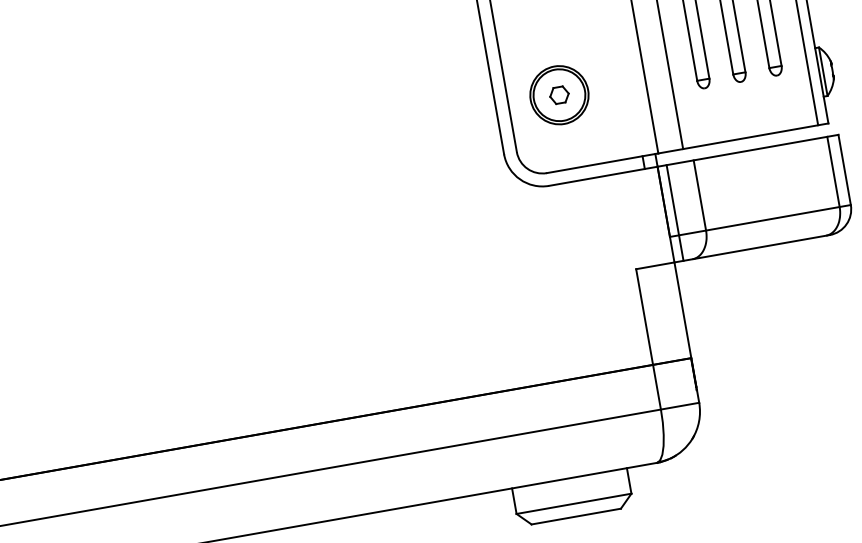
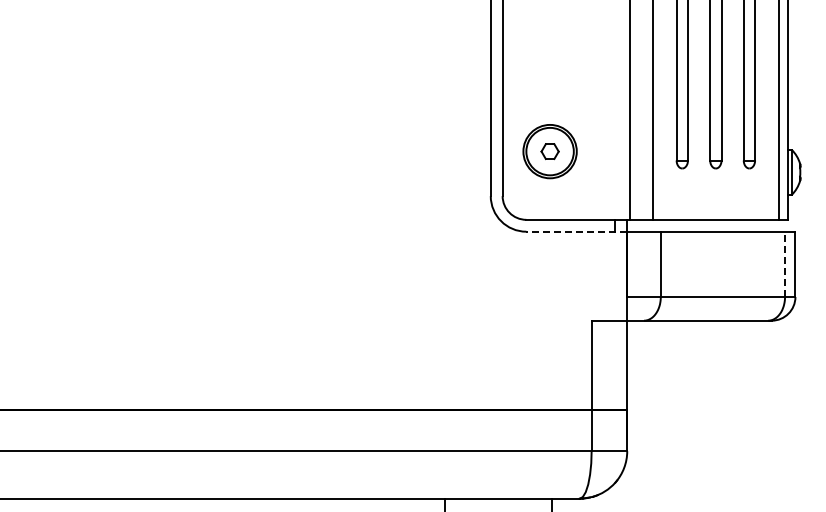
line: (833, 172) -> (785, 264), solid -> dashed
line: (602, 176) -> (576, 231), solid -> dashed
line: (674, 212) -> (635, 275), removed

